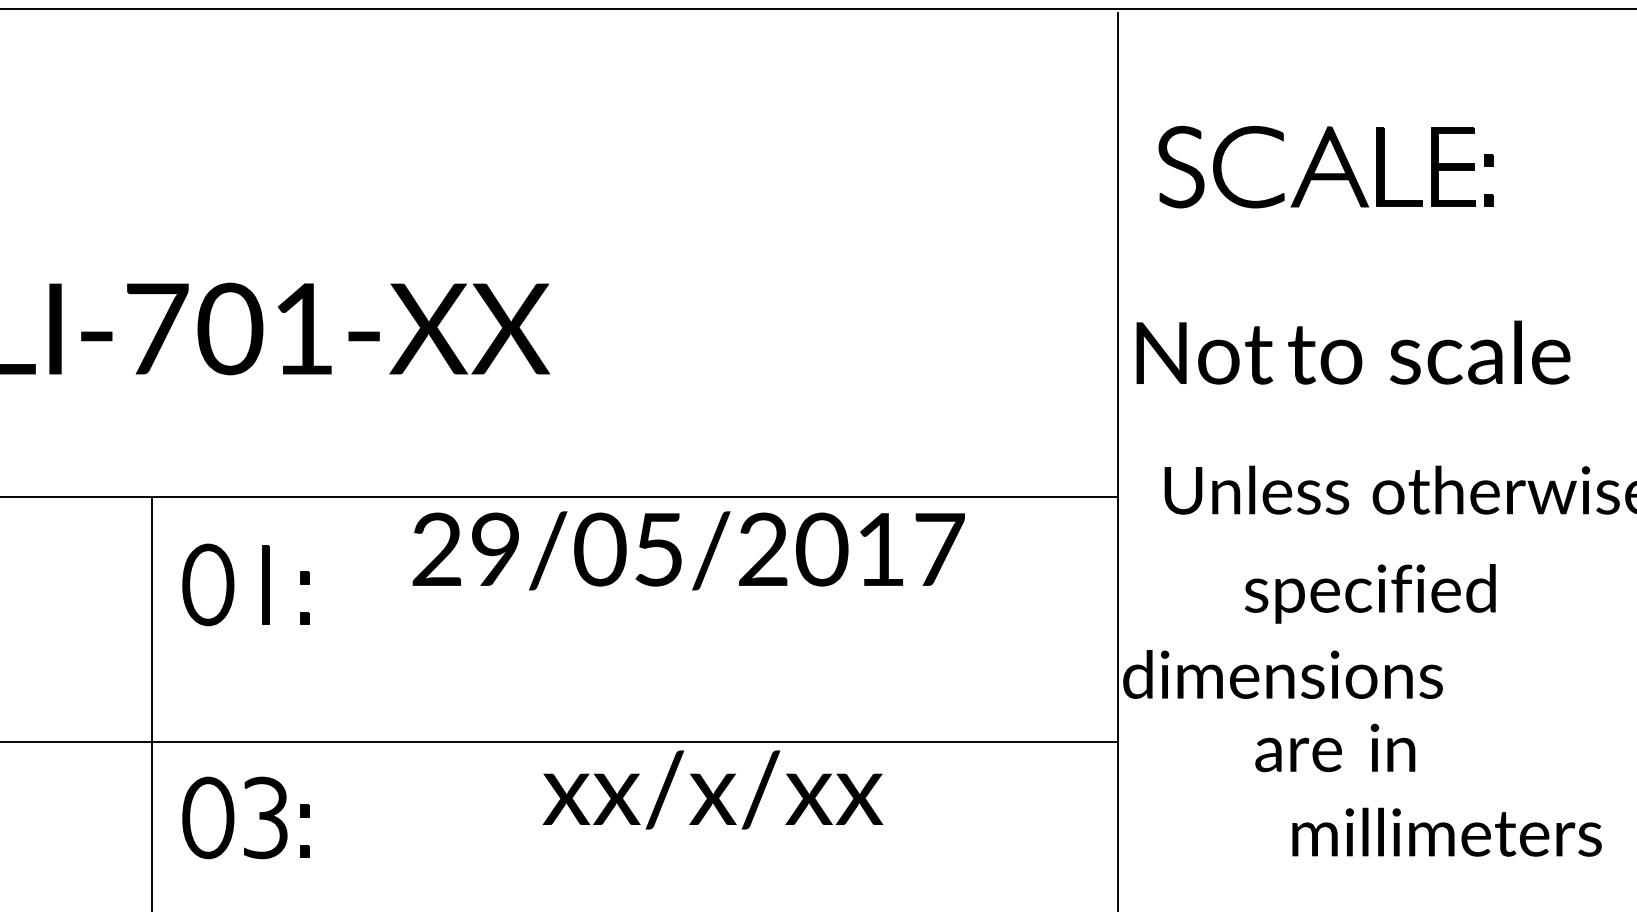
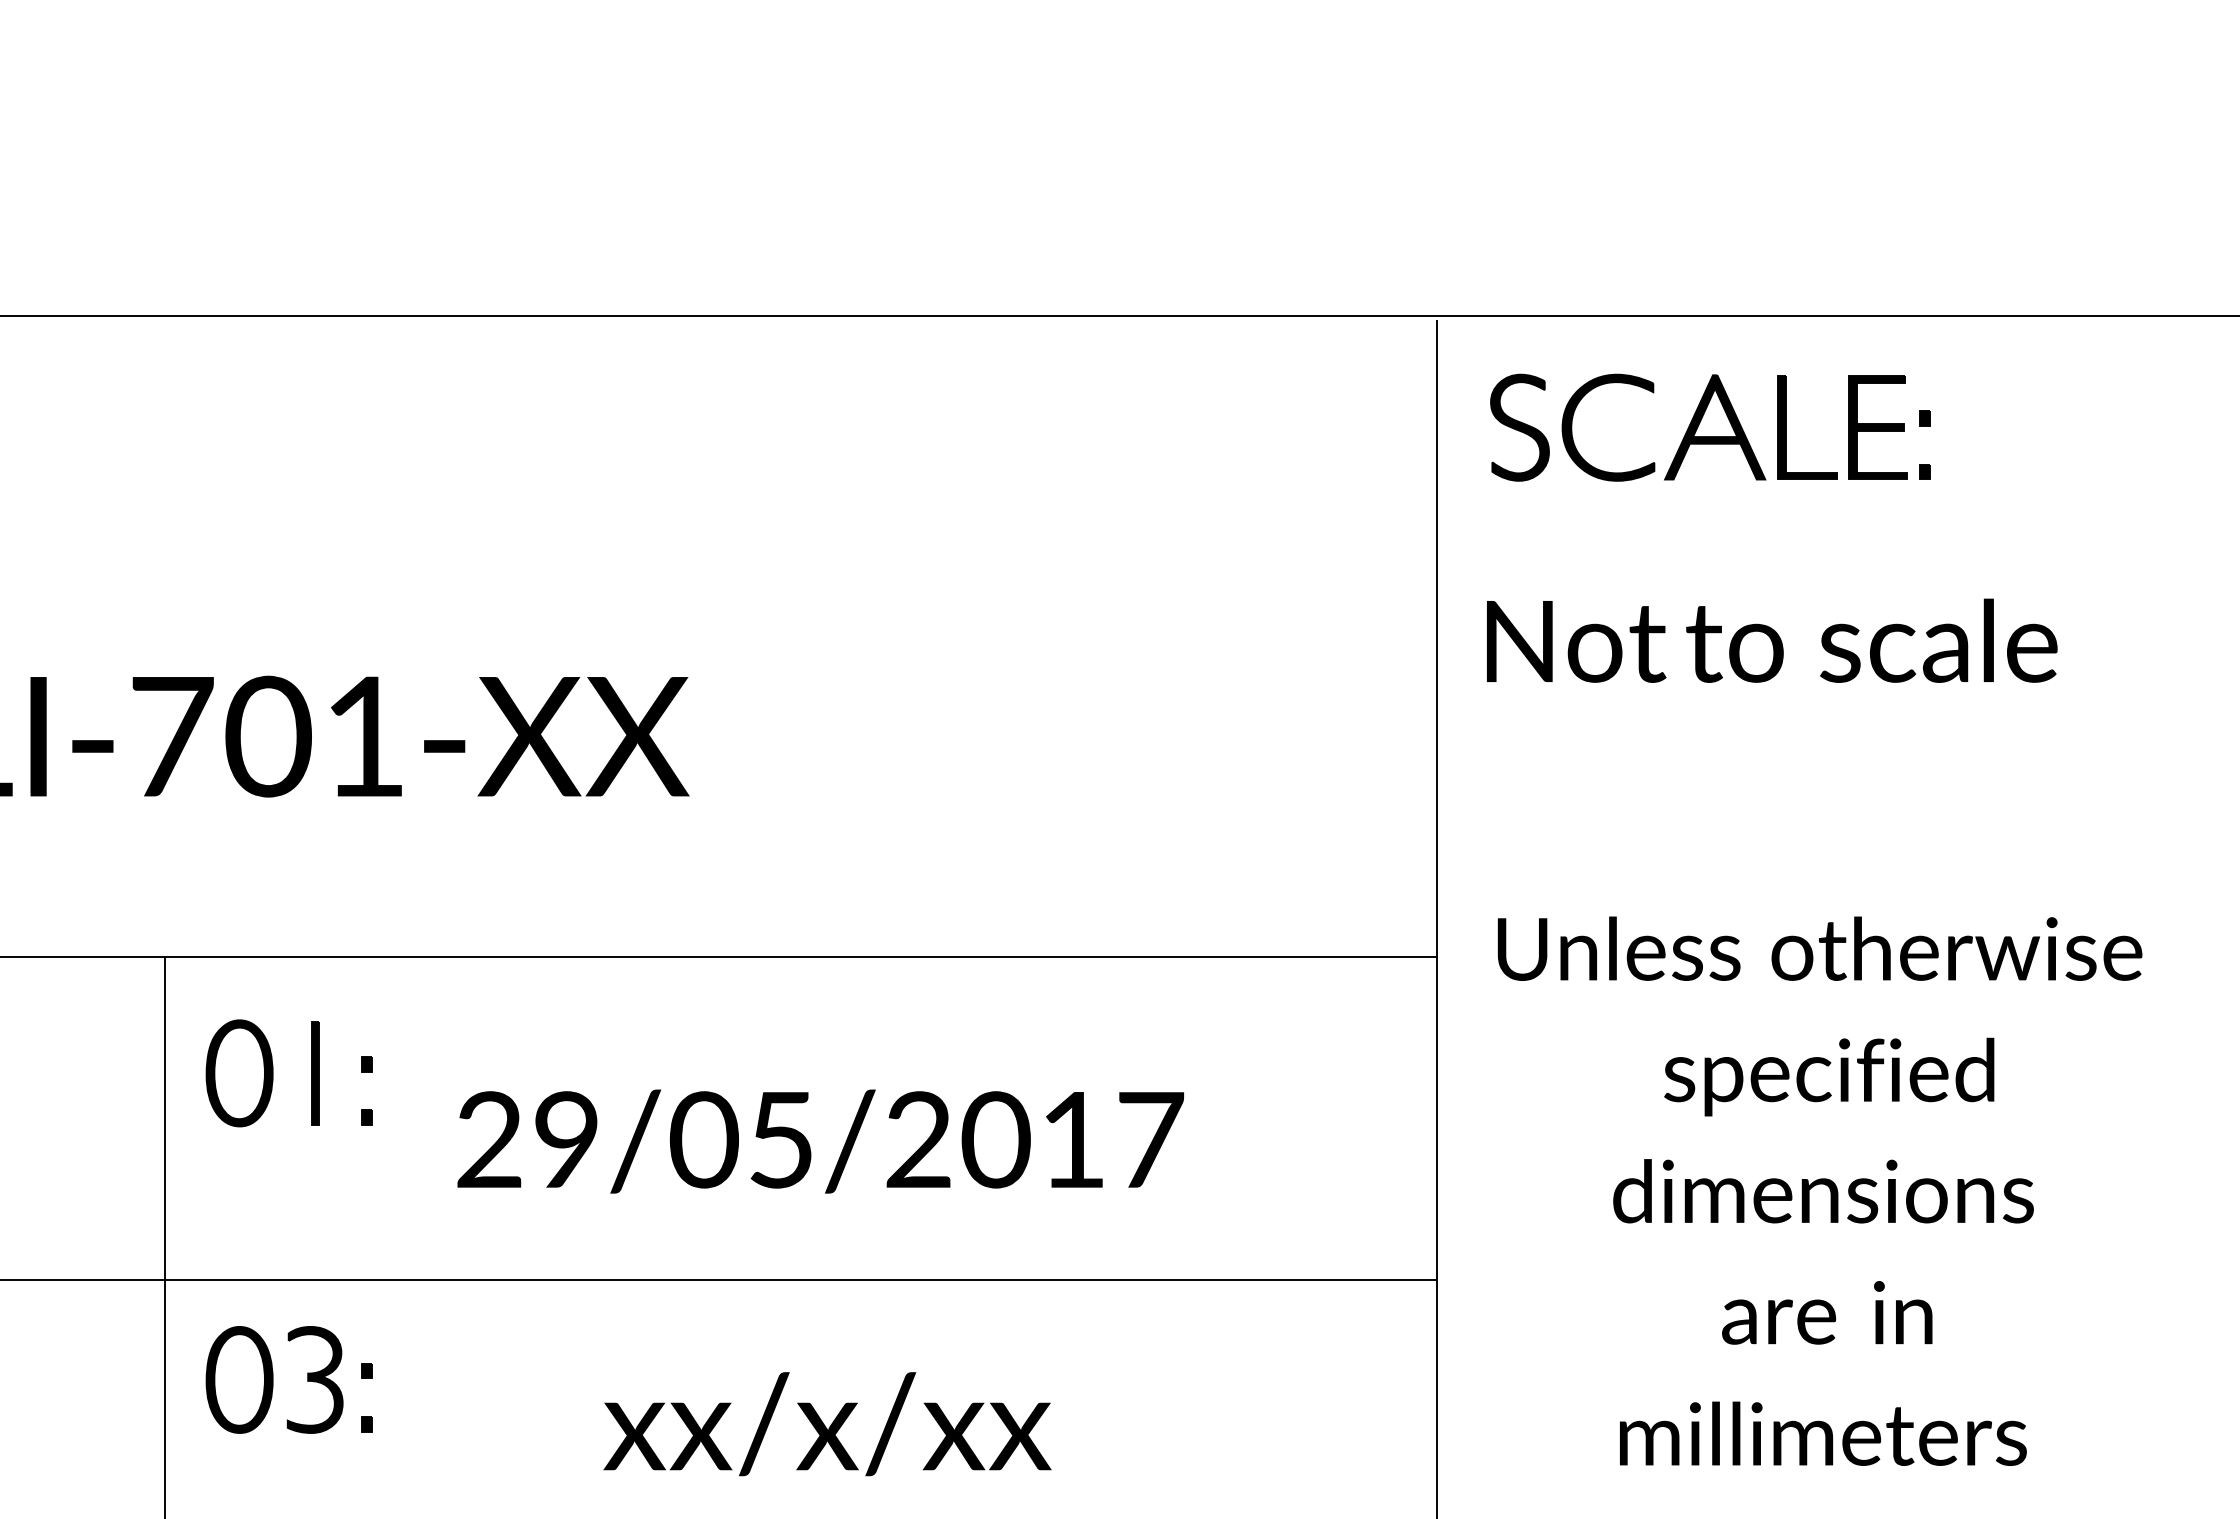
part: (1326, 166) -> (1710, 427), moved
text: (1353, 352) -> (1772, 640), moved
text: (688, 550) -> (820, 1141), moved
text: (1370, 593) -> (1829, 1076), moved
text: (1283, 674) -> (1823, 1191), moved
text: (1335, 747) -> (1827, 1312), moved
text: (712, 790) -> (827, 1424), moved
text: (1447, 832) -> (1823, 1433), moved

